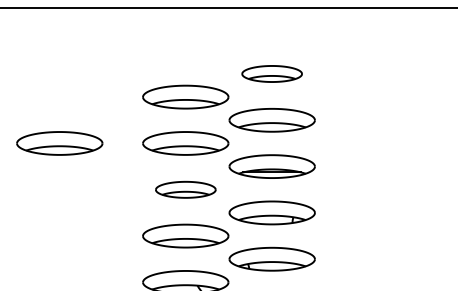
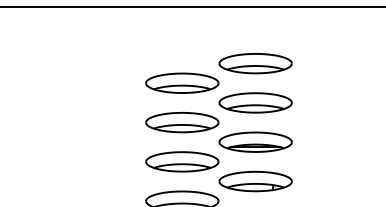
part: (271, 73) -> (255, 63), size x1.43
part: (59, 143) -> (75, 122), removed
part: (185, 189) -> (182, 161), size x1.43

